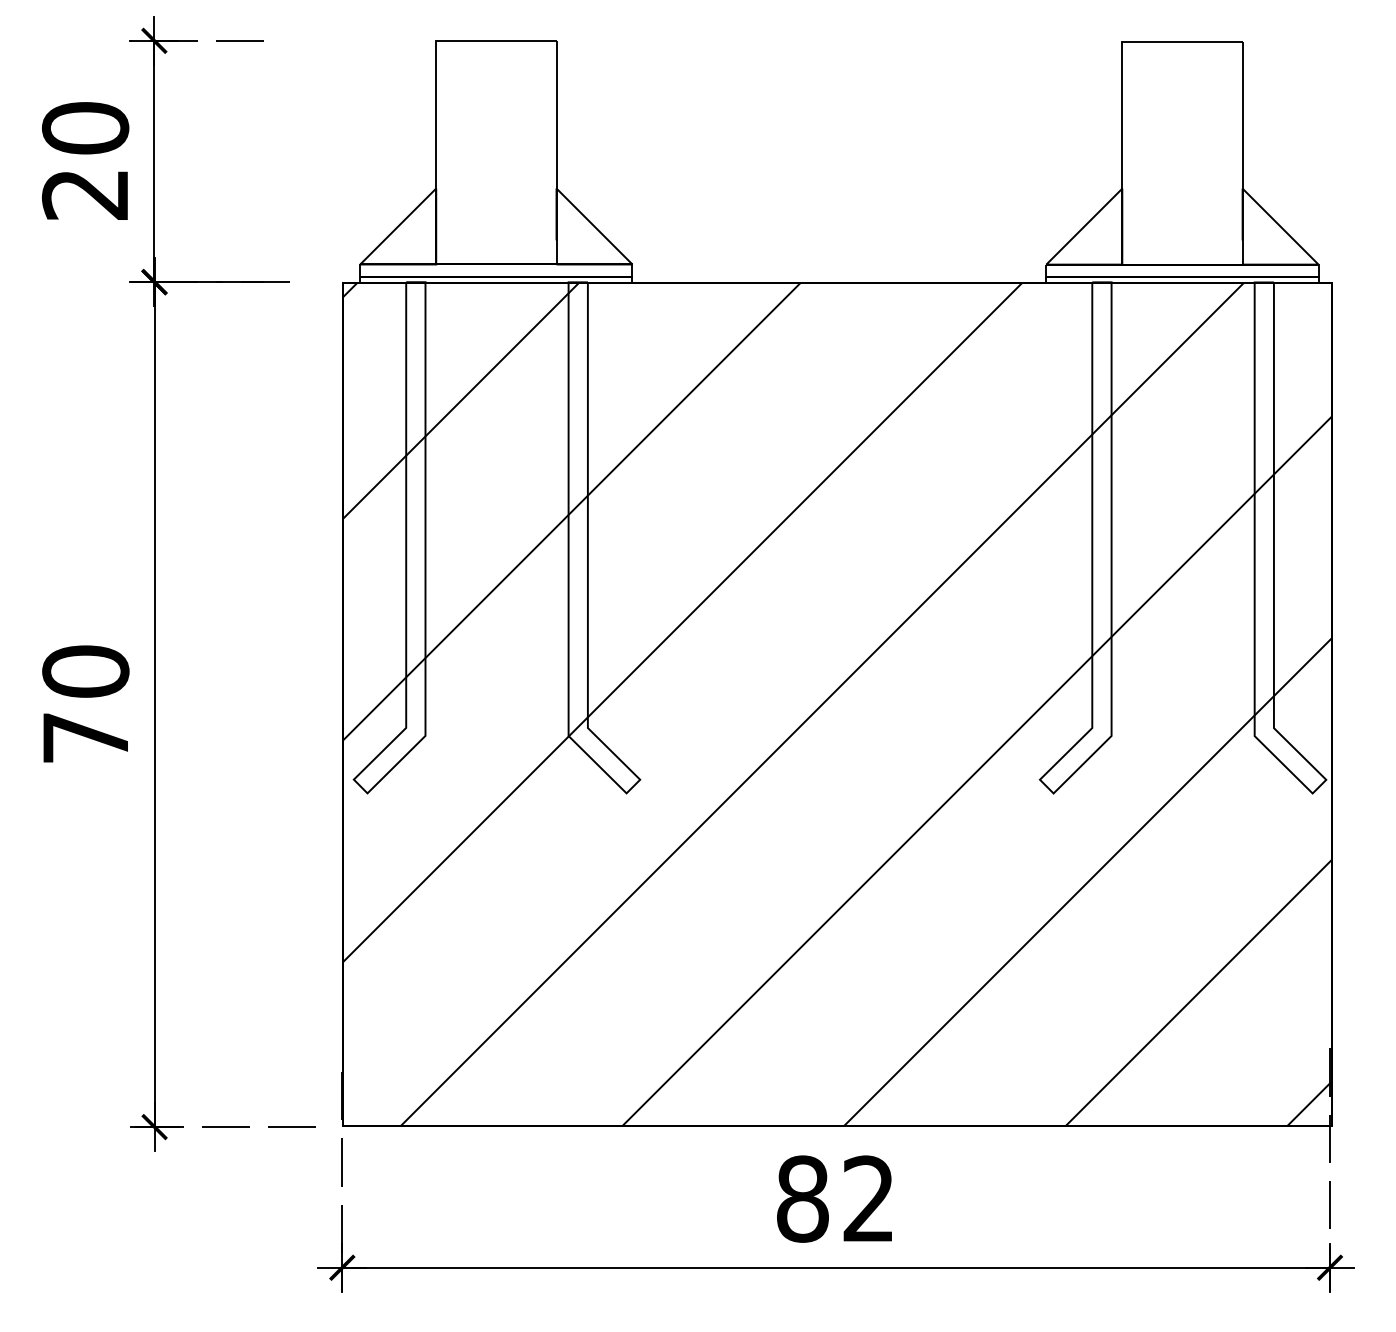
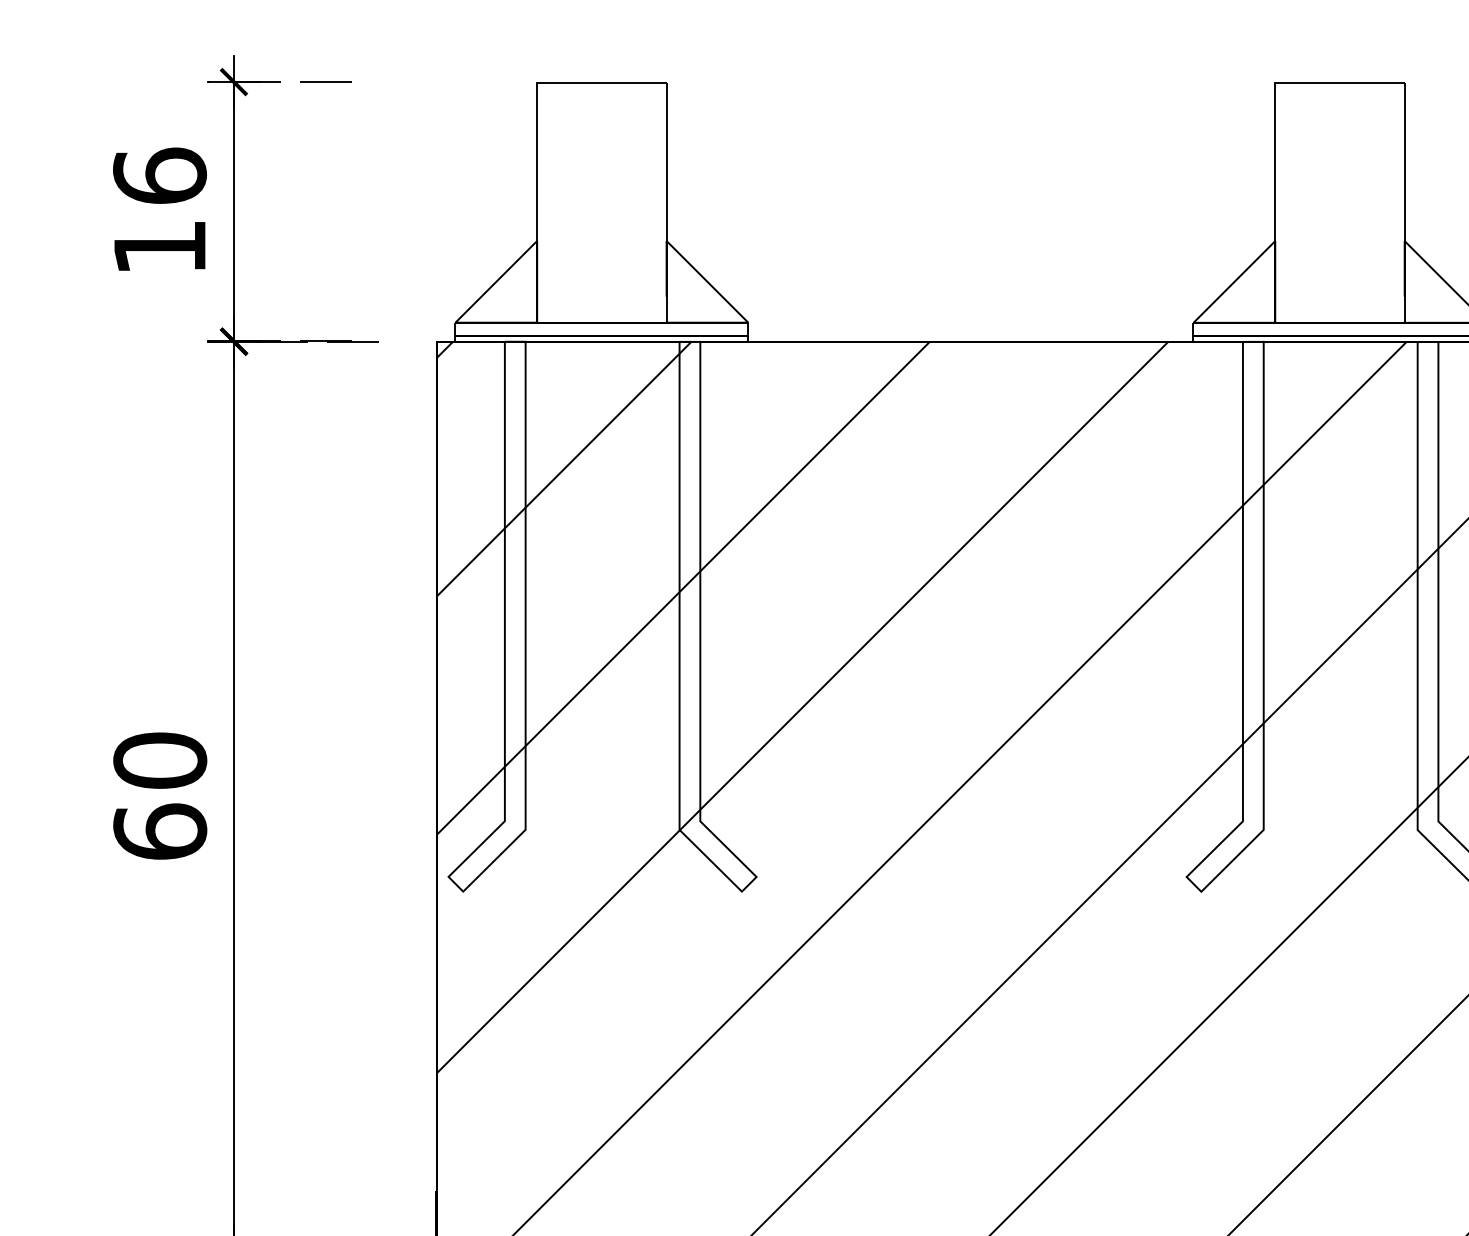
text: (85, 160) -> (159, 210), 20 -> 16
text: (85, 737) -> (159, 831), 70 -> 60

